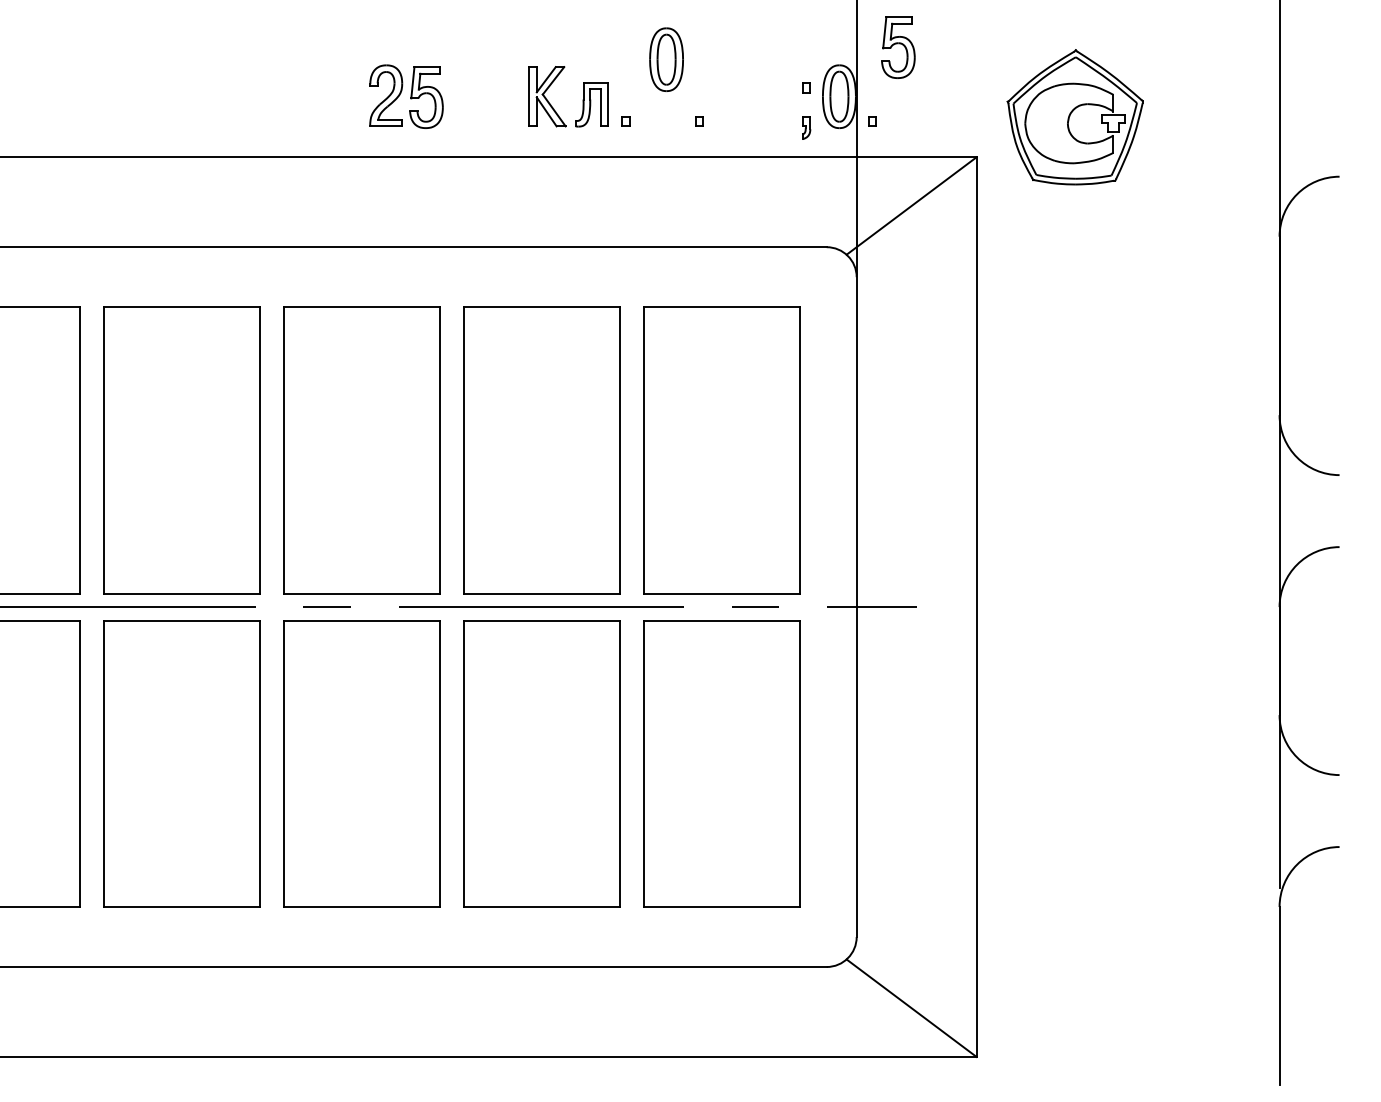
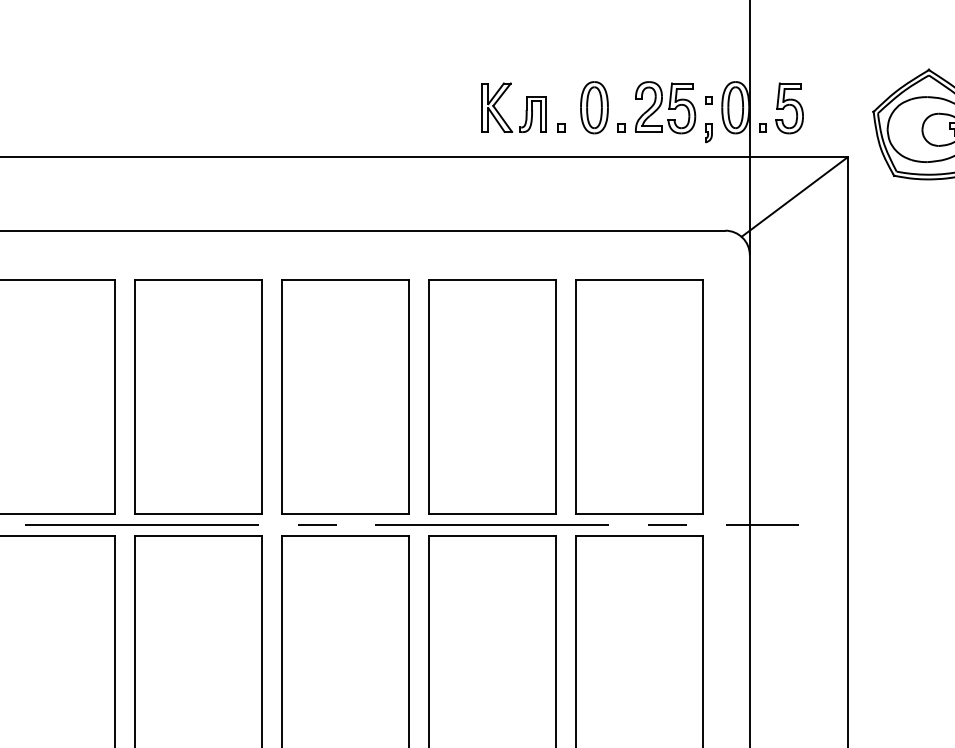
part: (898, 47) -> (789, 108), moved
part: (666, 59) -> (594, 107), moved
part: (406, 96) -> (665, 107), moved

